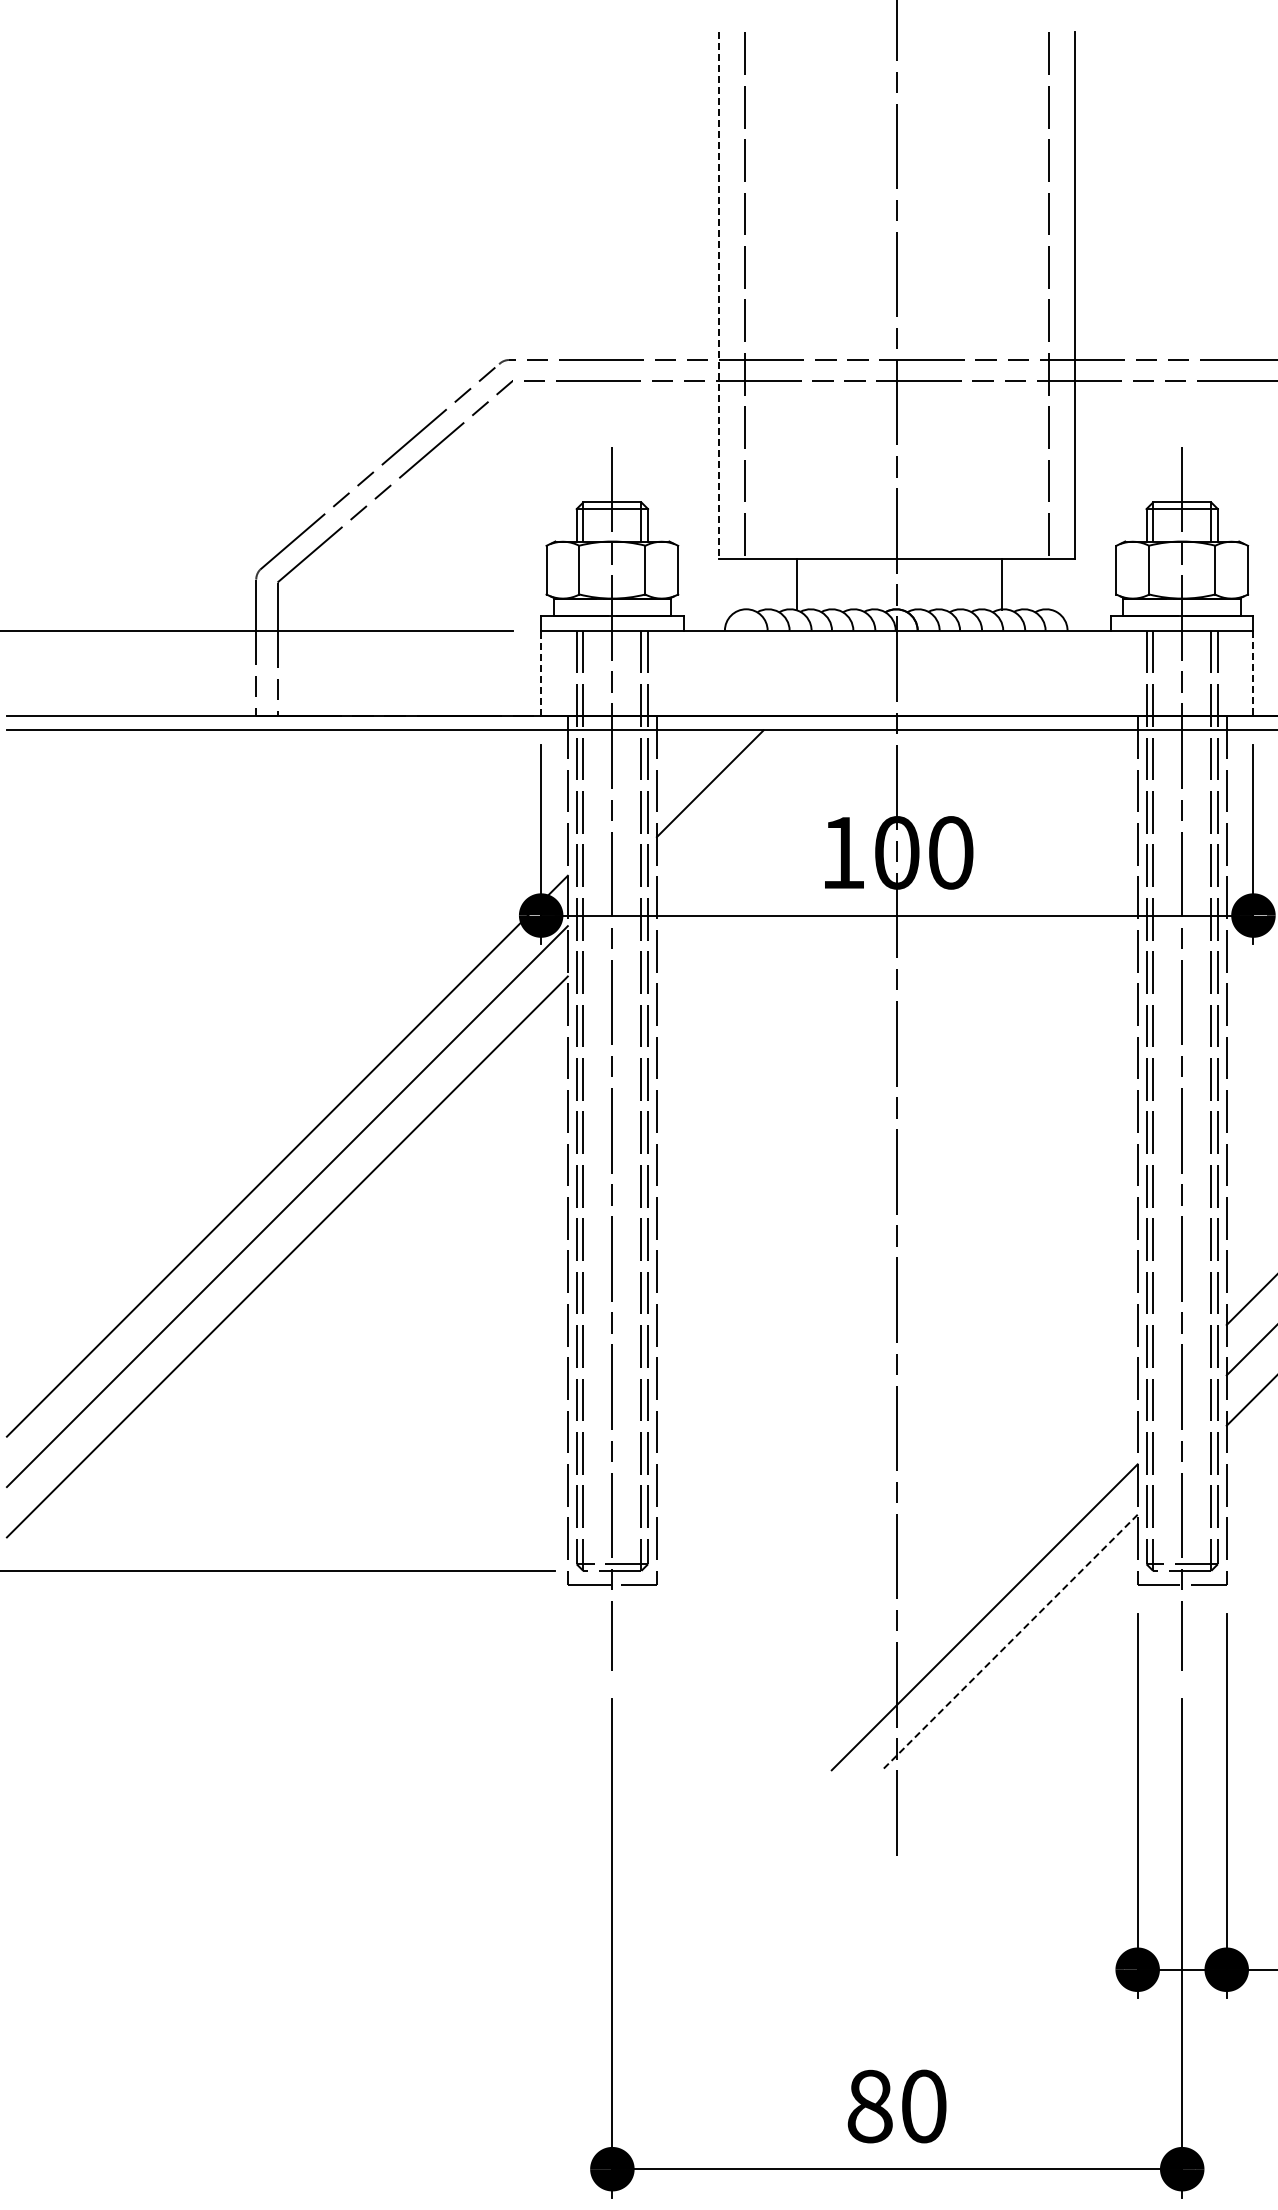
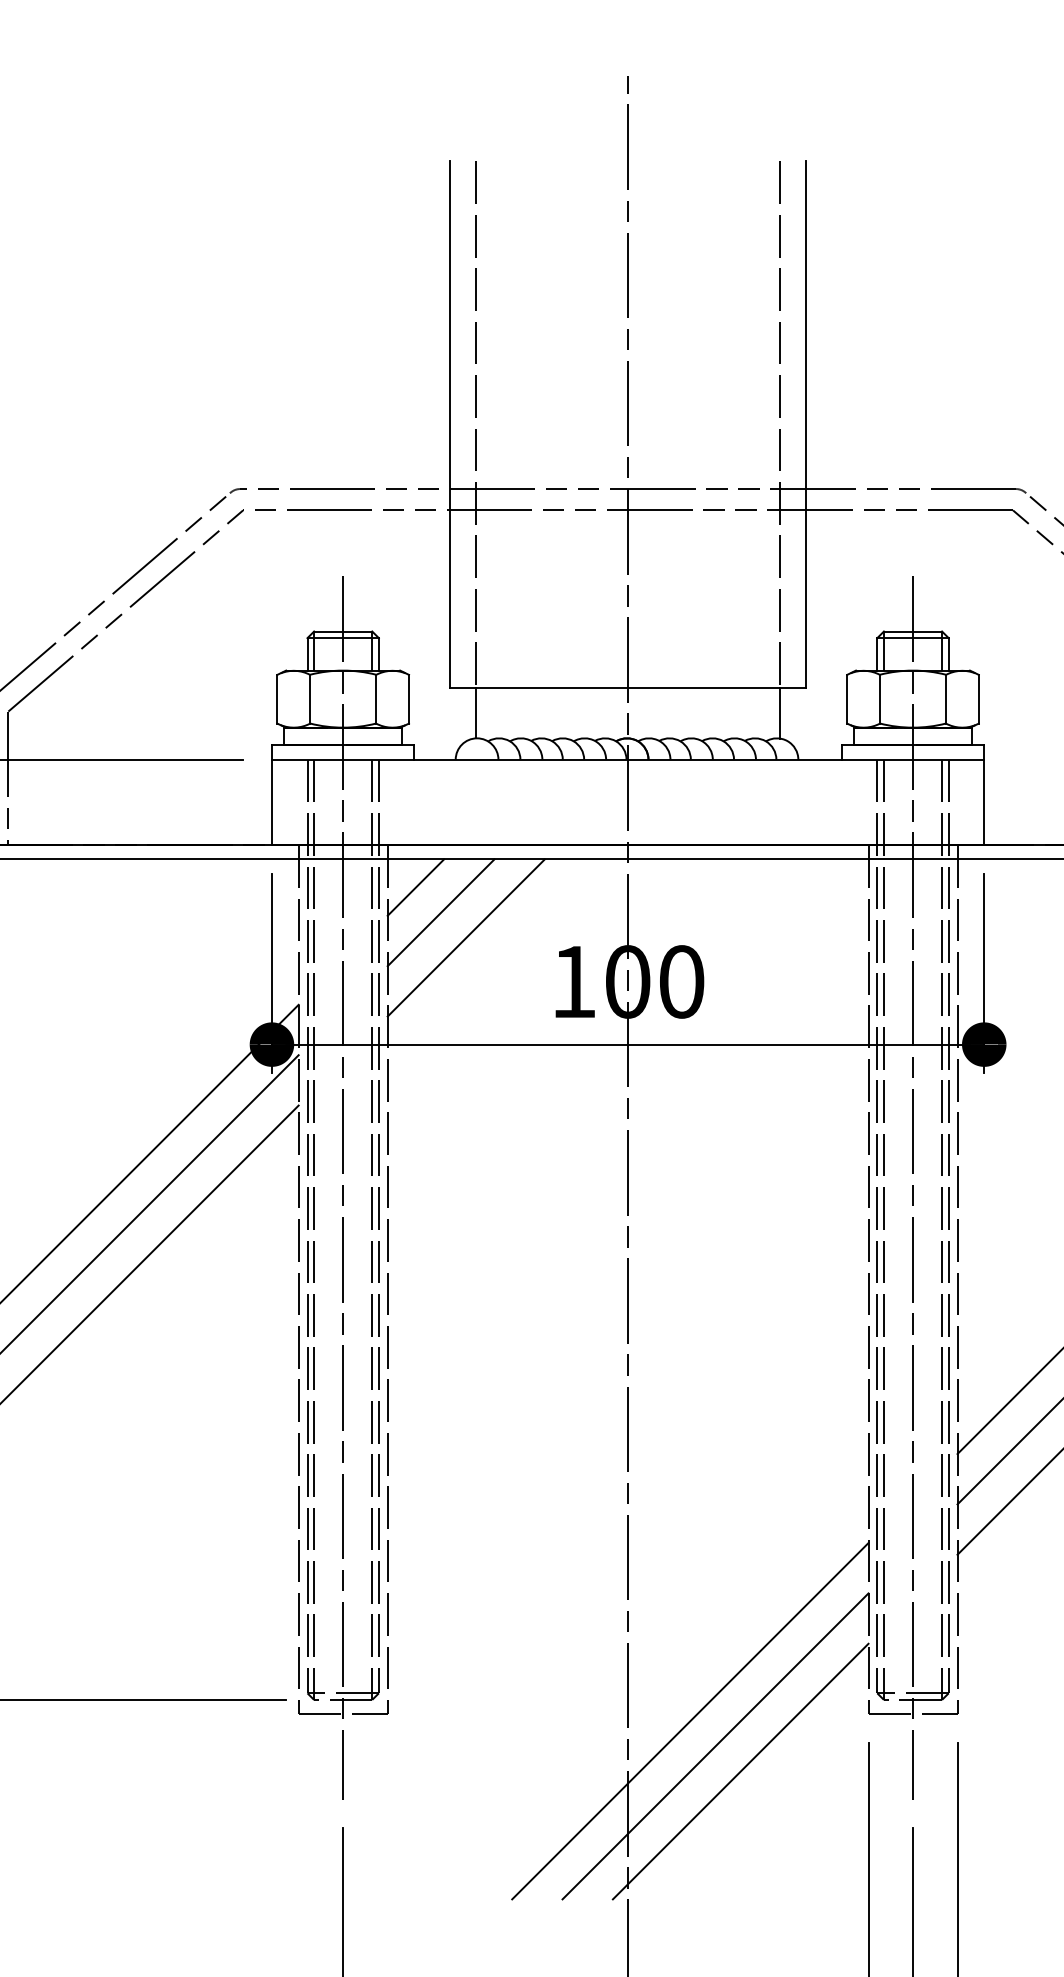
line: (719, 295) -> (450, 424), dashed -> solid
line: (797, 584) -> (476, 713), moved
line: (1002, 584) -> (780, 713), moved
line: (541, 673) -> (272, 802), dashed -> solid
line: (1253, 673) -> (984, 802), dashed -> solid
line: (684, 758) -> (415, 887), added
line: (735, 808) -> (466, 937), added
line: (959, 1592) -> (690, 1721), added
line: (1009, 1642) -> (740, 1771), dashed -> solid

